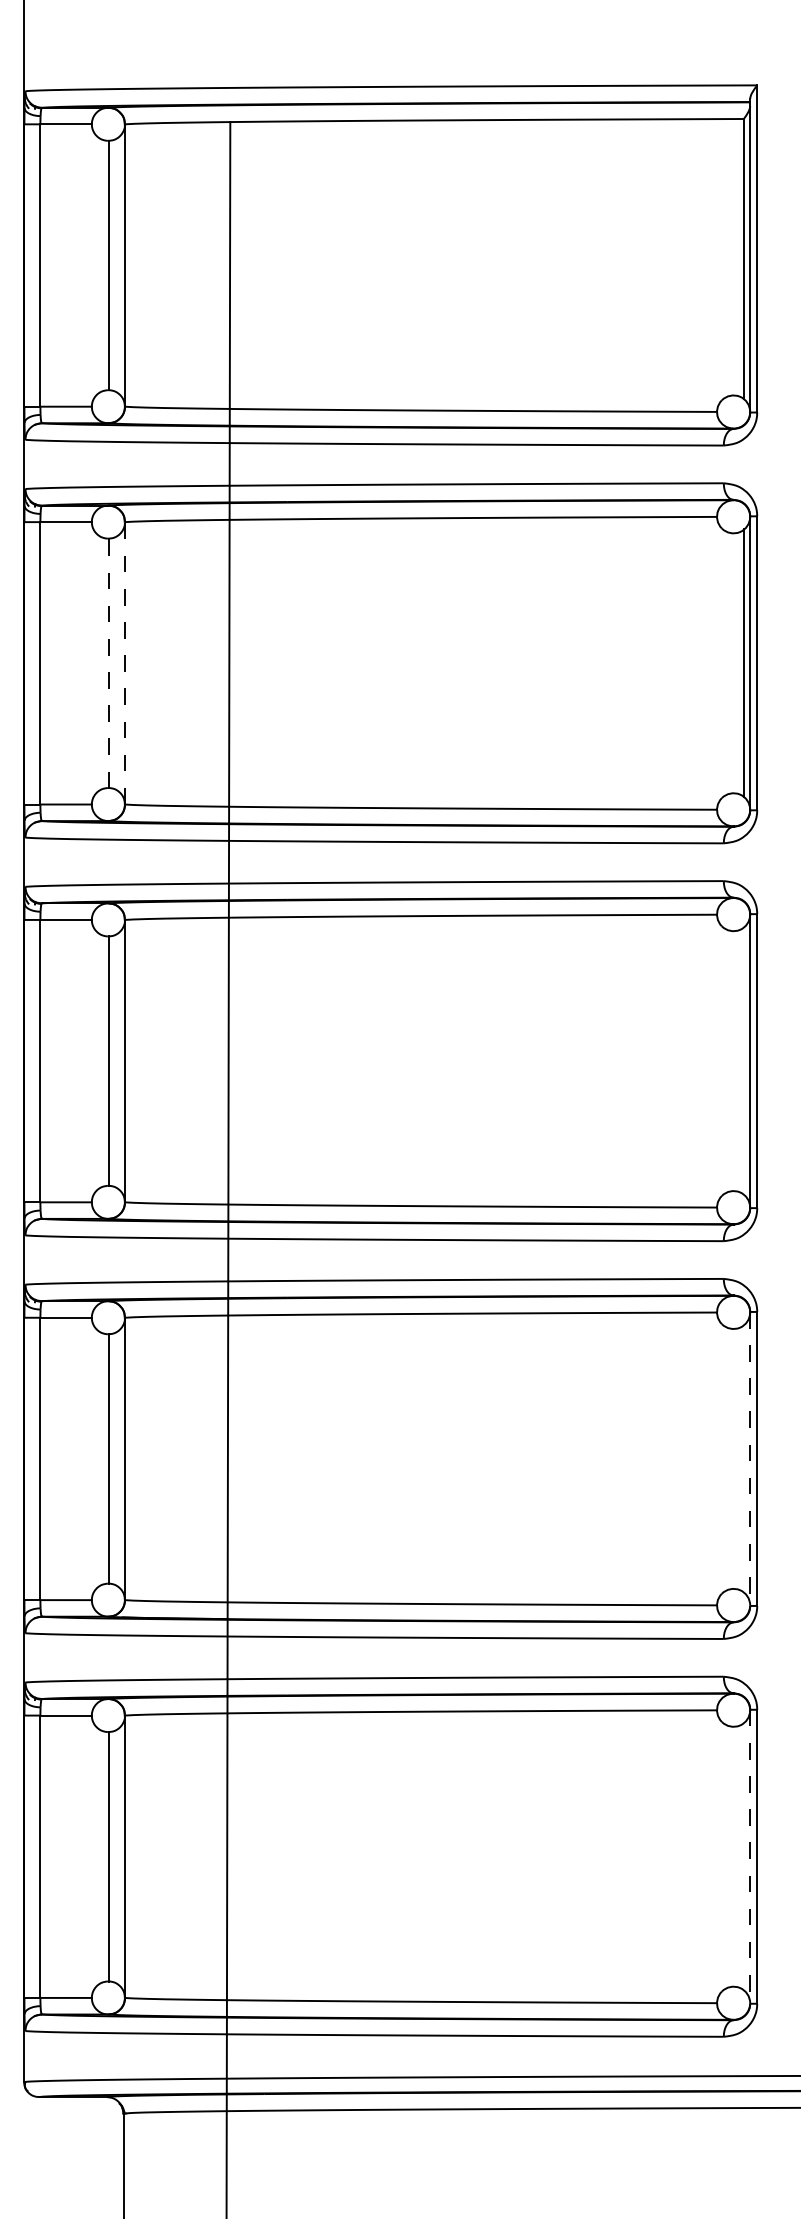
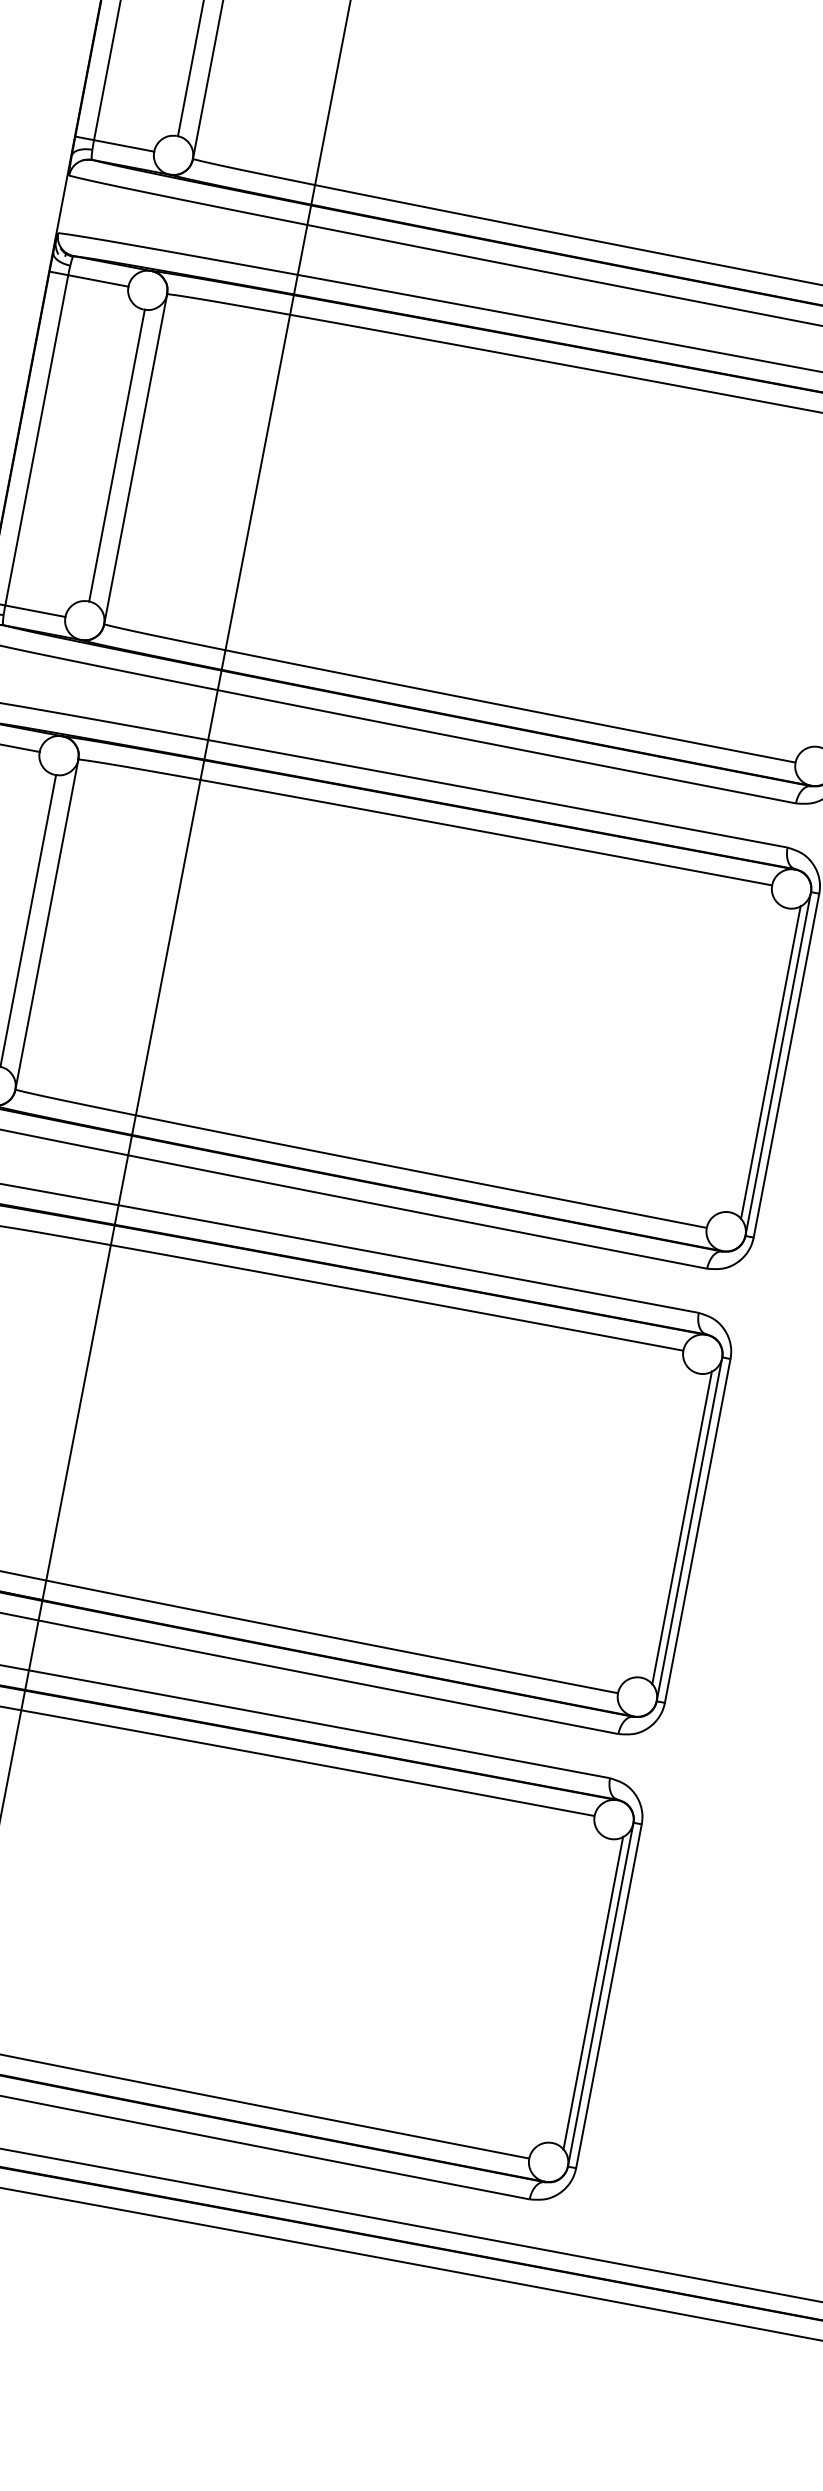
line: (124, 662) -> (135, 458), dashed -> solid
line: (109, 663) -> (117, 455), dashed -> solid
line: (743, 1060) -> (770, 1061), added
line: (743, 1458) -> (681, 1527), added
line: (750, 1458) -> (689, 1528), dashed -> solid
line: (743, 1856) -> (592, 1992), added
line: (750, 1856) -> (601, 1994), dashed -> solid

